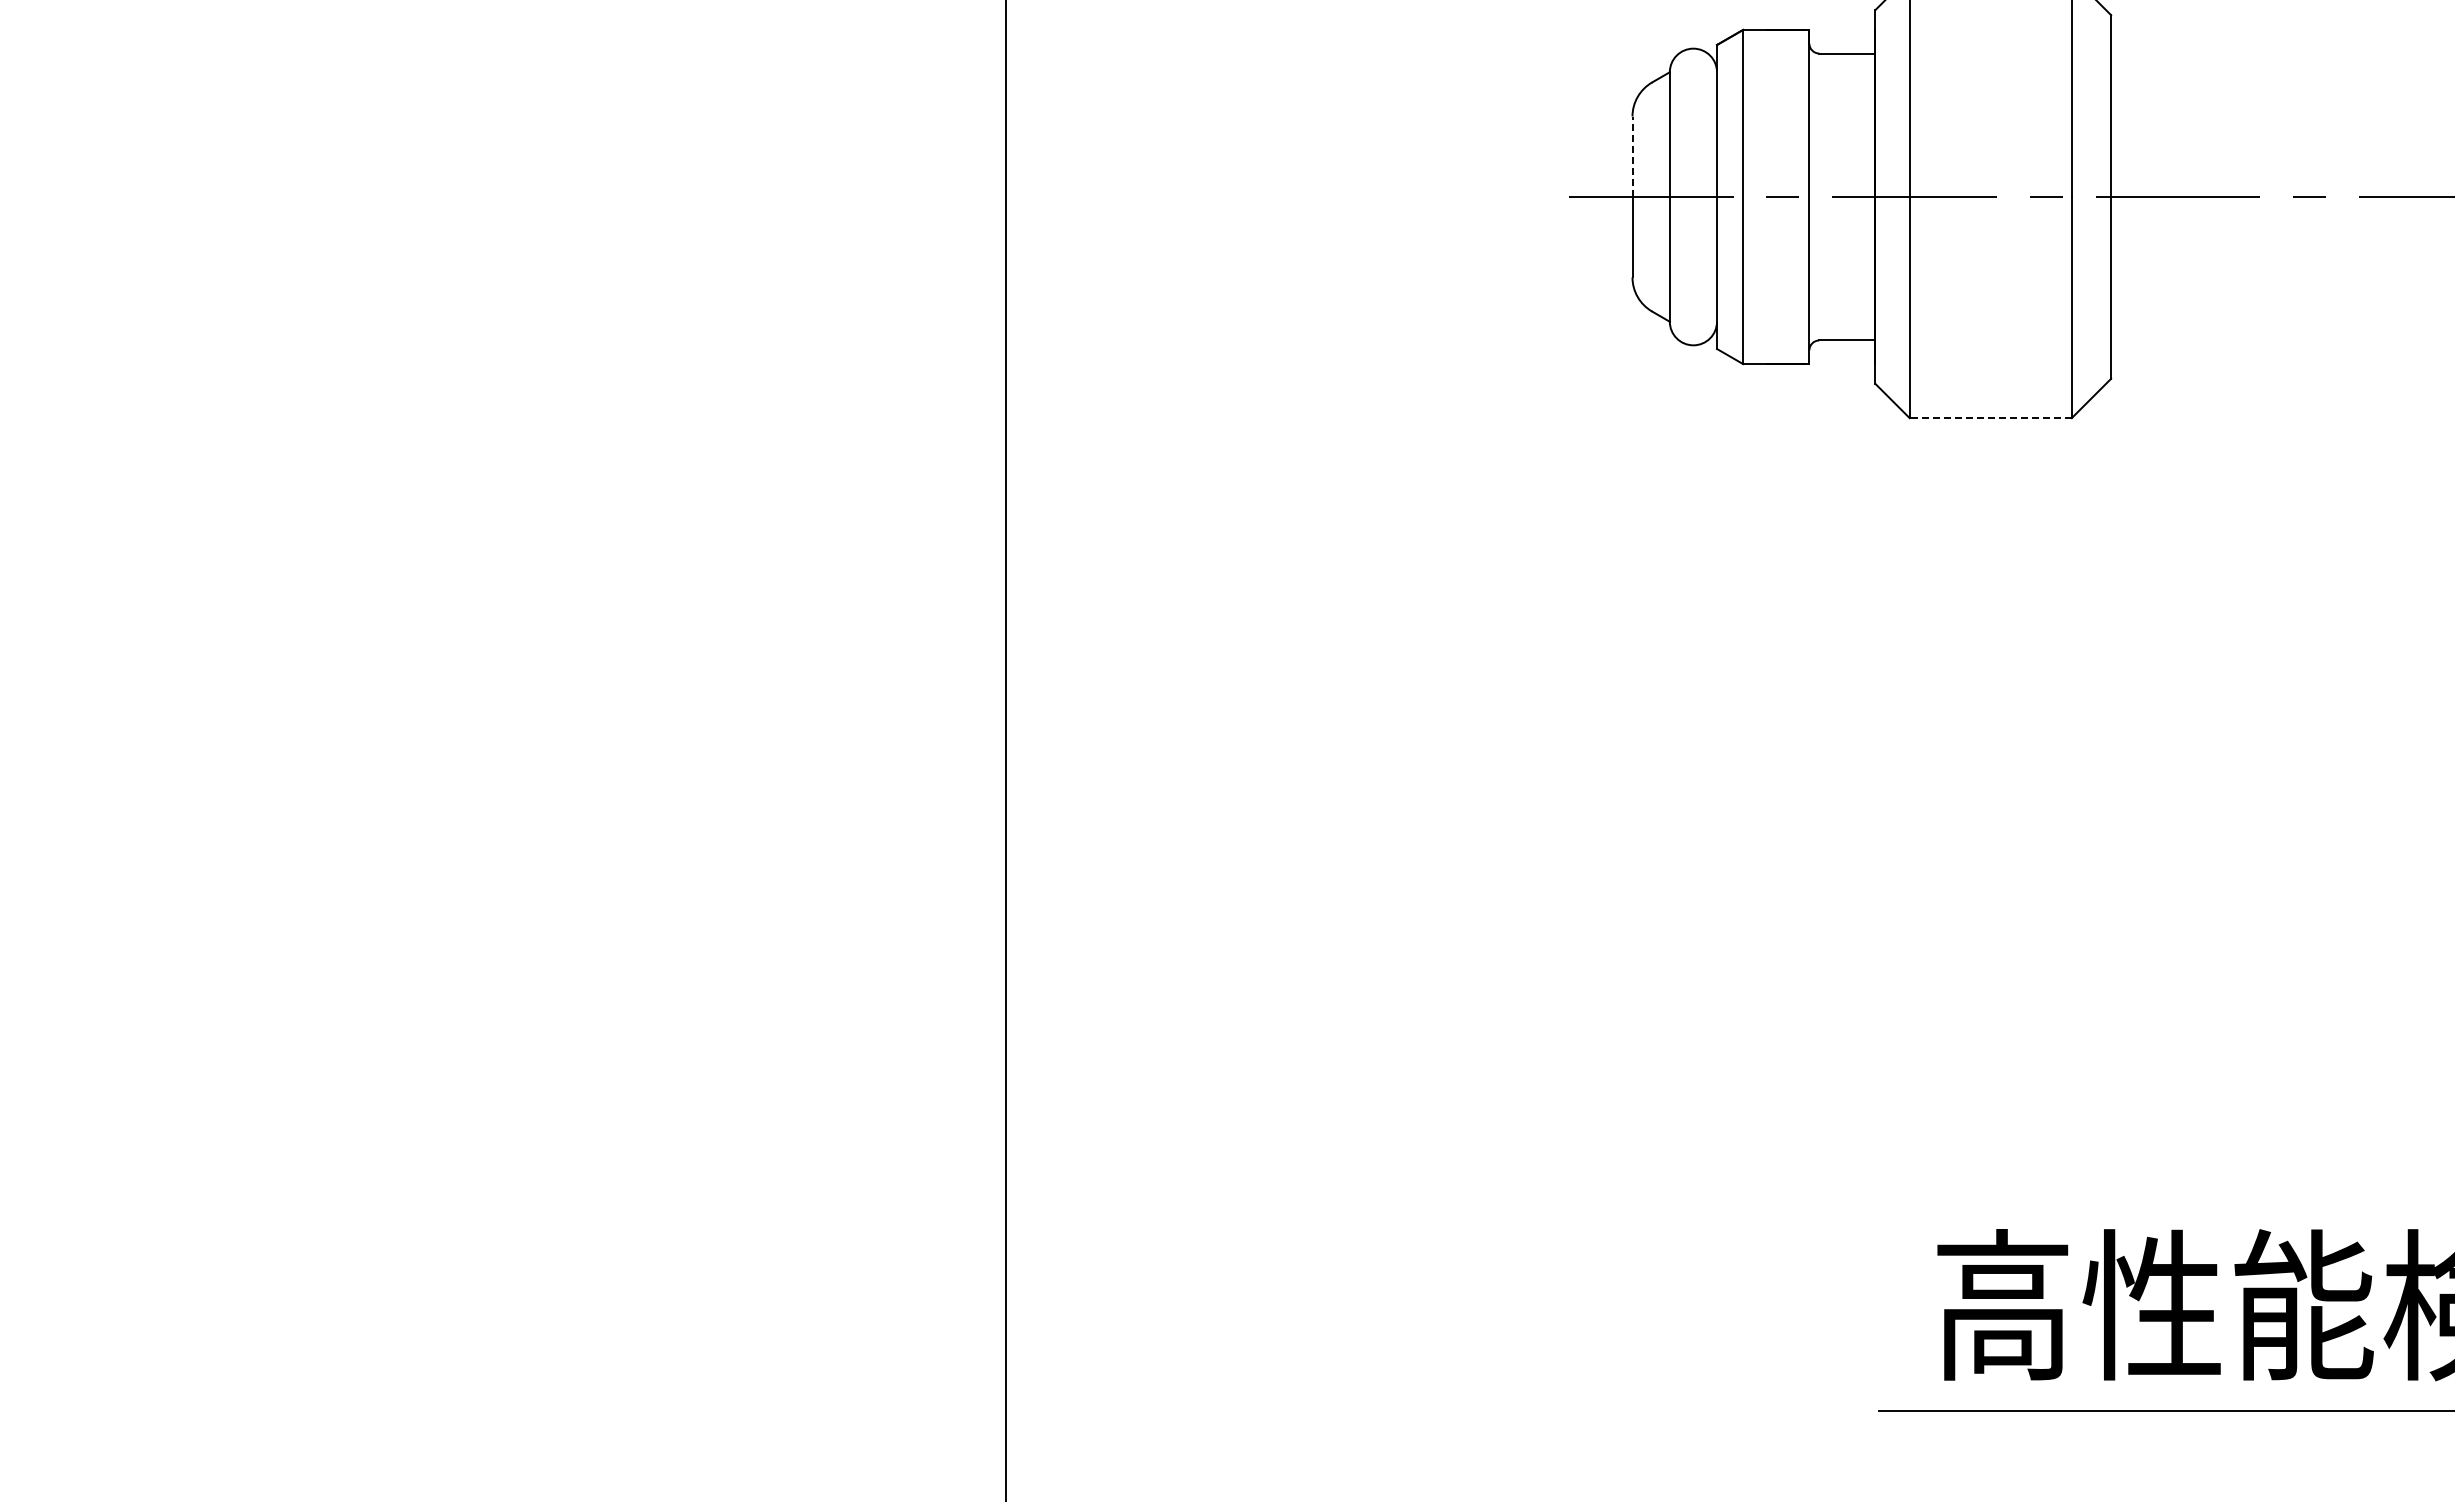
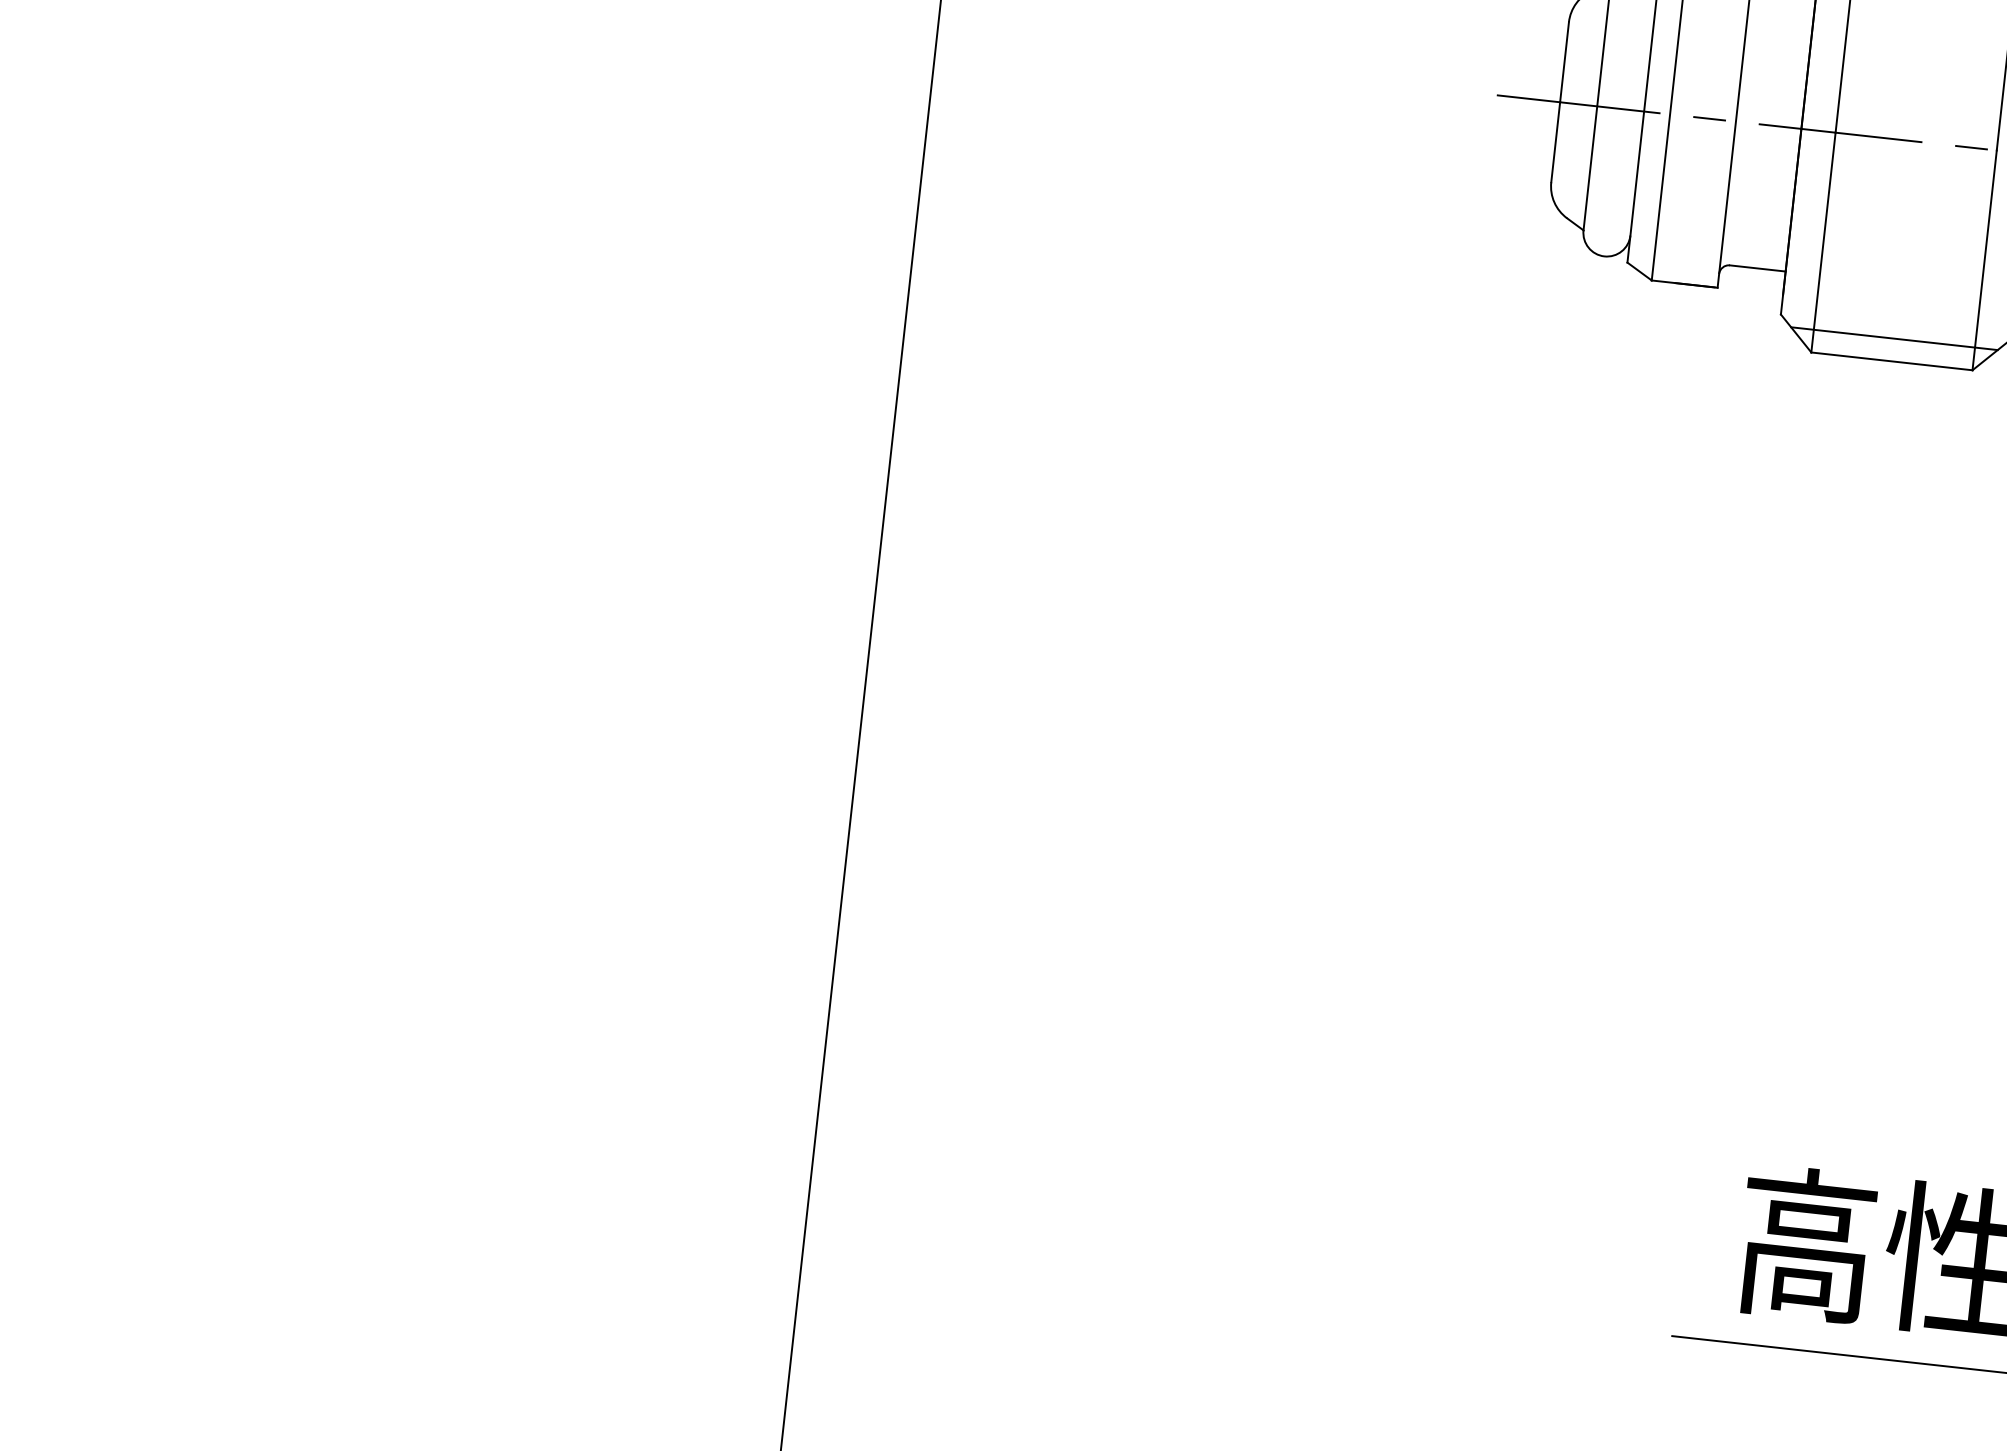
line: (1632, 156) -> (1564, 62), dashed -> solid
line: (1990, 395) -> (1894, 338), added
line: (1990, 418) -> (1891, 361), dashed -> solid

